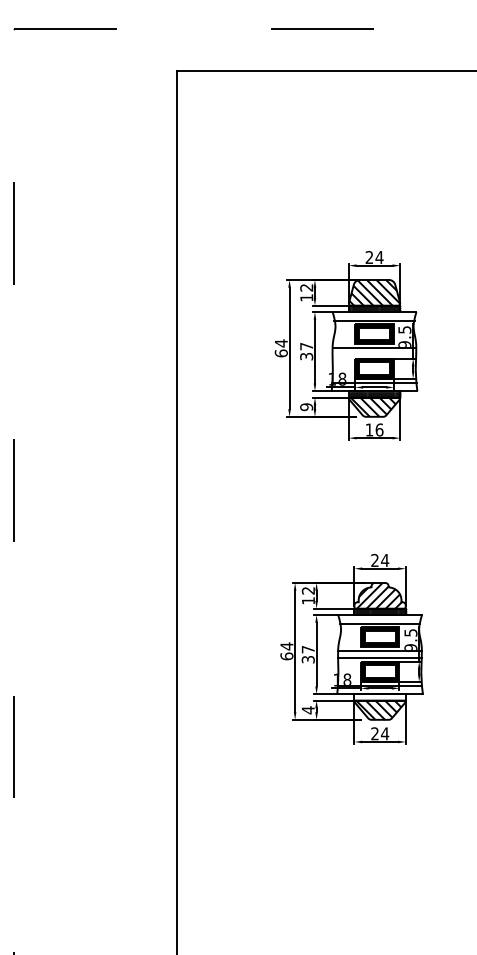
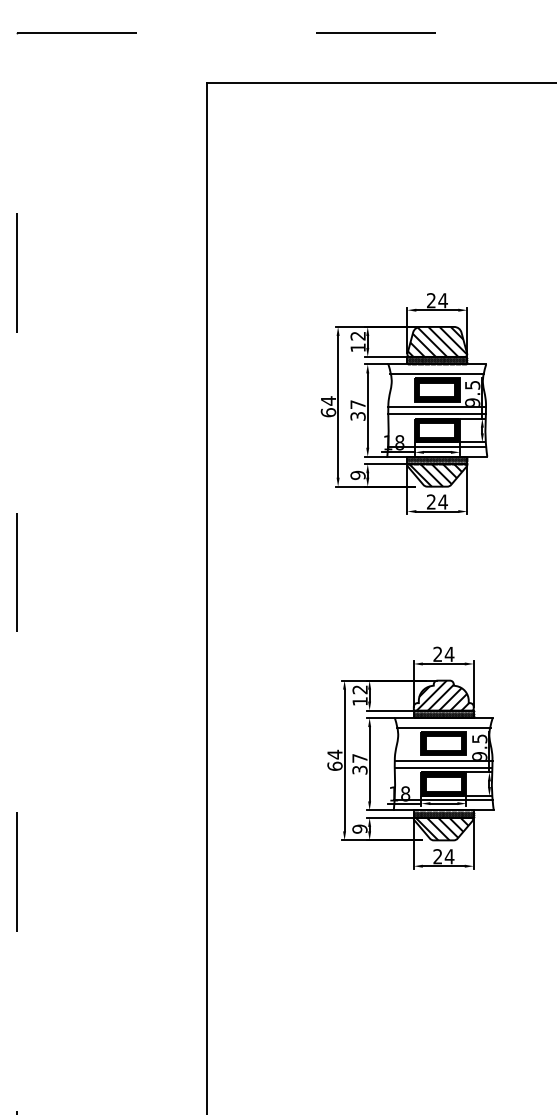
line: (373, 354) -> (436, 414), added
text: (374, 429) -> (437, 501), 16 -> 24
hatch: (379, 697) -> (443, 814), added
text: (307, 710) -> (359, 829), 4 -> 9

